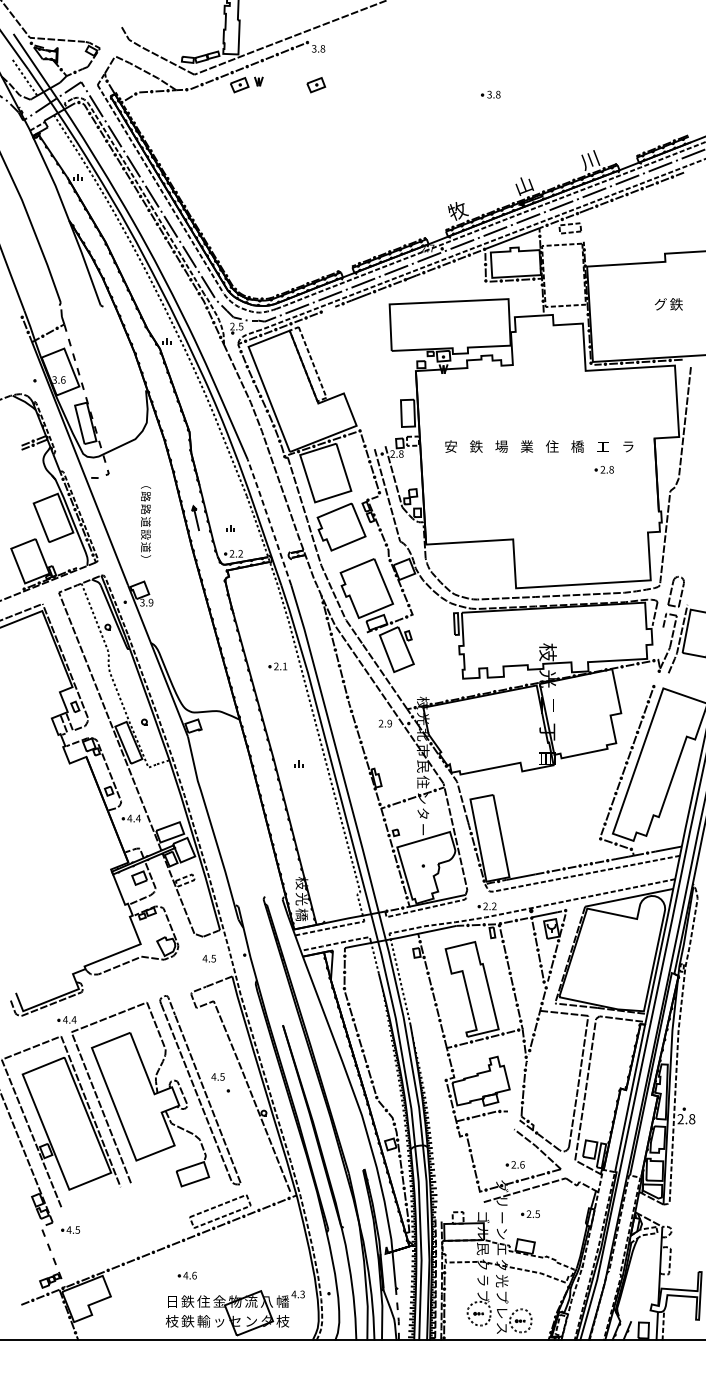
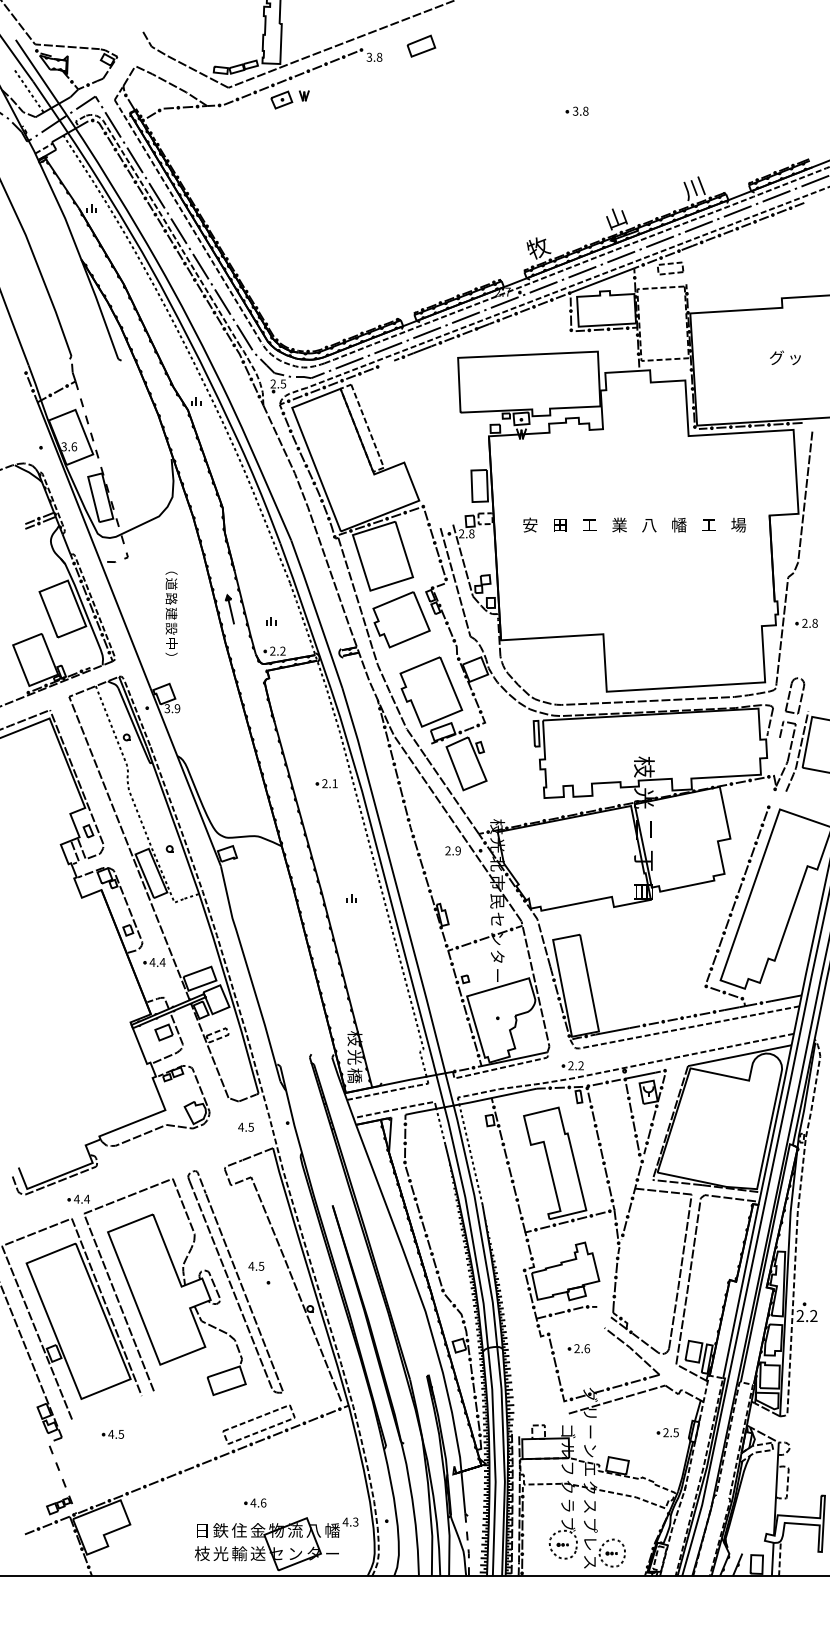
part: (358, 38) -> (421, 45), added
part: (316, 84) -> (371, 99), removed
text: (675, 304) -> (794, 357), 鉄 -> ッ
text: (475, 446) -> (559, 524), 鉄 -> 田
text: (501, 446) -> (589, 524), 場 -> 工
text: (551, 446) -> (648, 524), 住 -> 八
text: (577, 446) -> (678, 525), 橋 -> 幡
text: (628, 446) -> (738, 524), ラ -> 場
part: (604, 469) -> (806, 622), moved
text: (145, 496) -> (171, 583), 路 -> 道
text: (145, 521) -> (171, 613), 道 -> 建
line: (269, 521) -> (316, 613), dashed -> solid
text: (145, 547) -> (171, 643), 道 -> 中
text: (423, 781) -> (497, 919), 住 -> セ
text: (691, 1119) -> (813, 1316), 2.8 -> 2.2
part: (515, 1164) -> (578, 1348), moved
part: (530, 1213) -> (667, 1432), moved
part: (70, 1230) -> (112, 1434), moved
text: (482, 1248) -> (567, 1468), 民 -> フ
part: (187, 1275) -> (255, 1502), moved
text: (502, 1281) -> (590, 1506), 光 -> ス
text: (187, 1321) -> (220, 1553), 鉄 -> 光
text: (219, 1321) -> (257, 1553), ッ -> 送
text: (282, 1321) -> (332, 1553), 枝 -> ー

